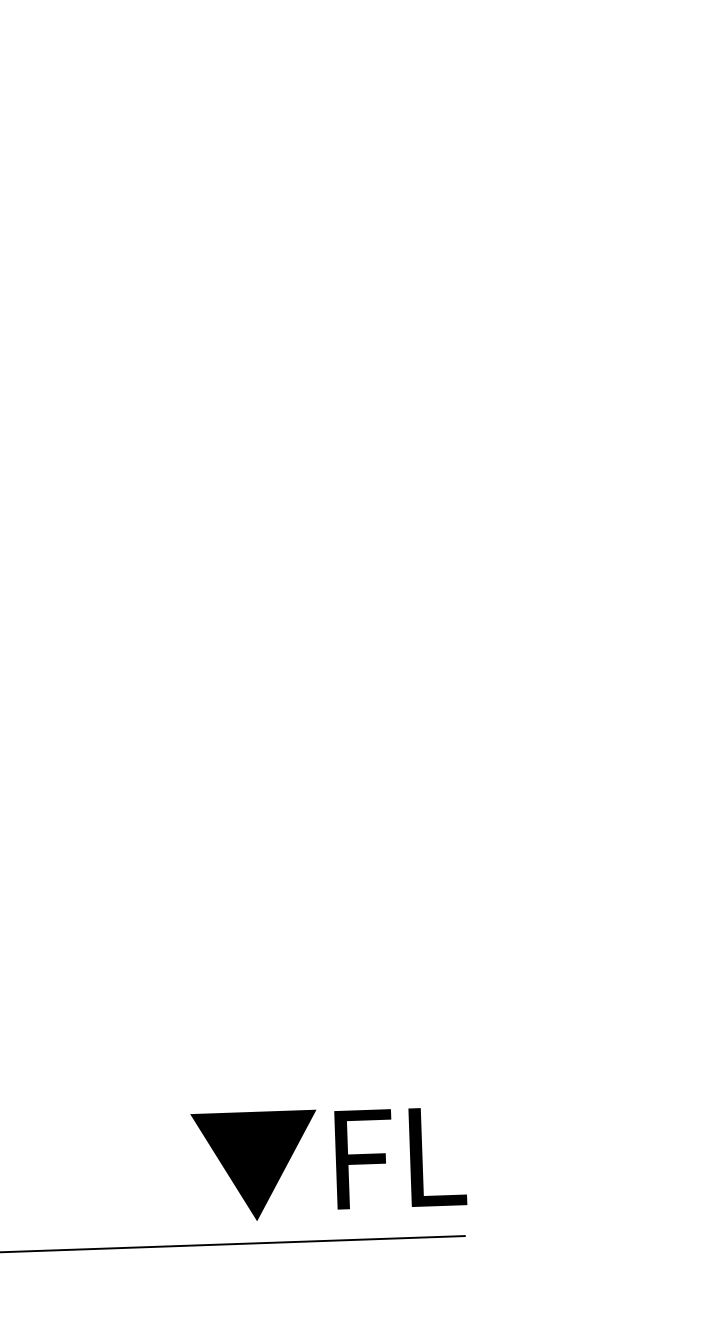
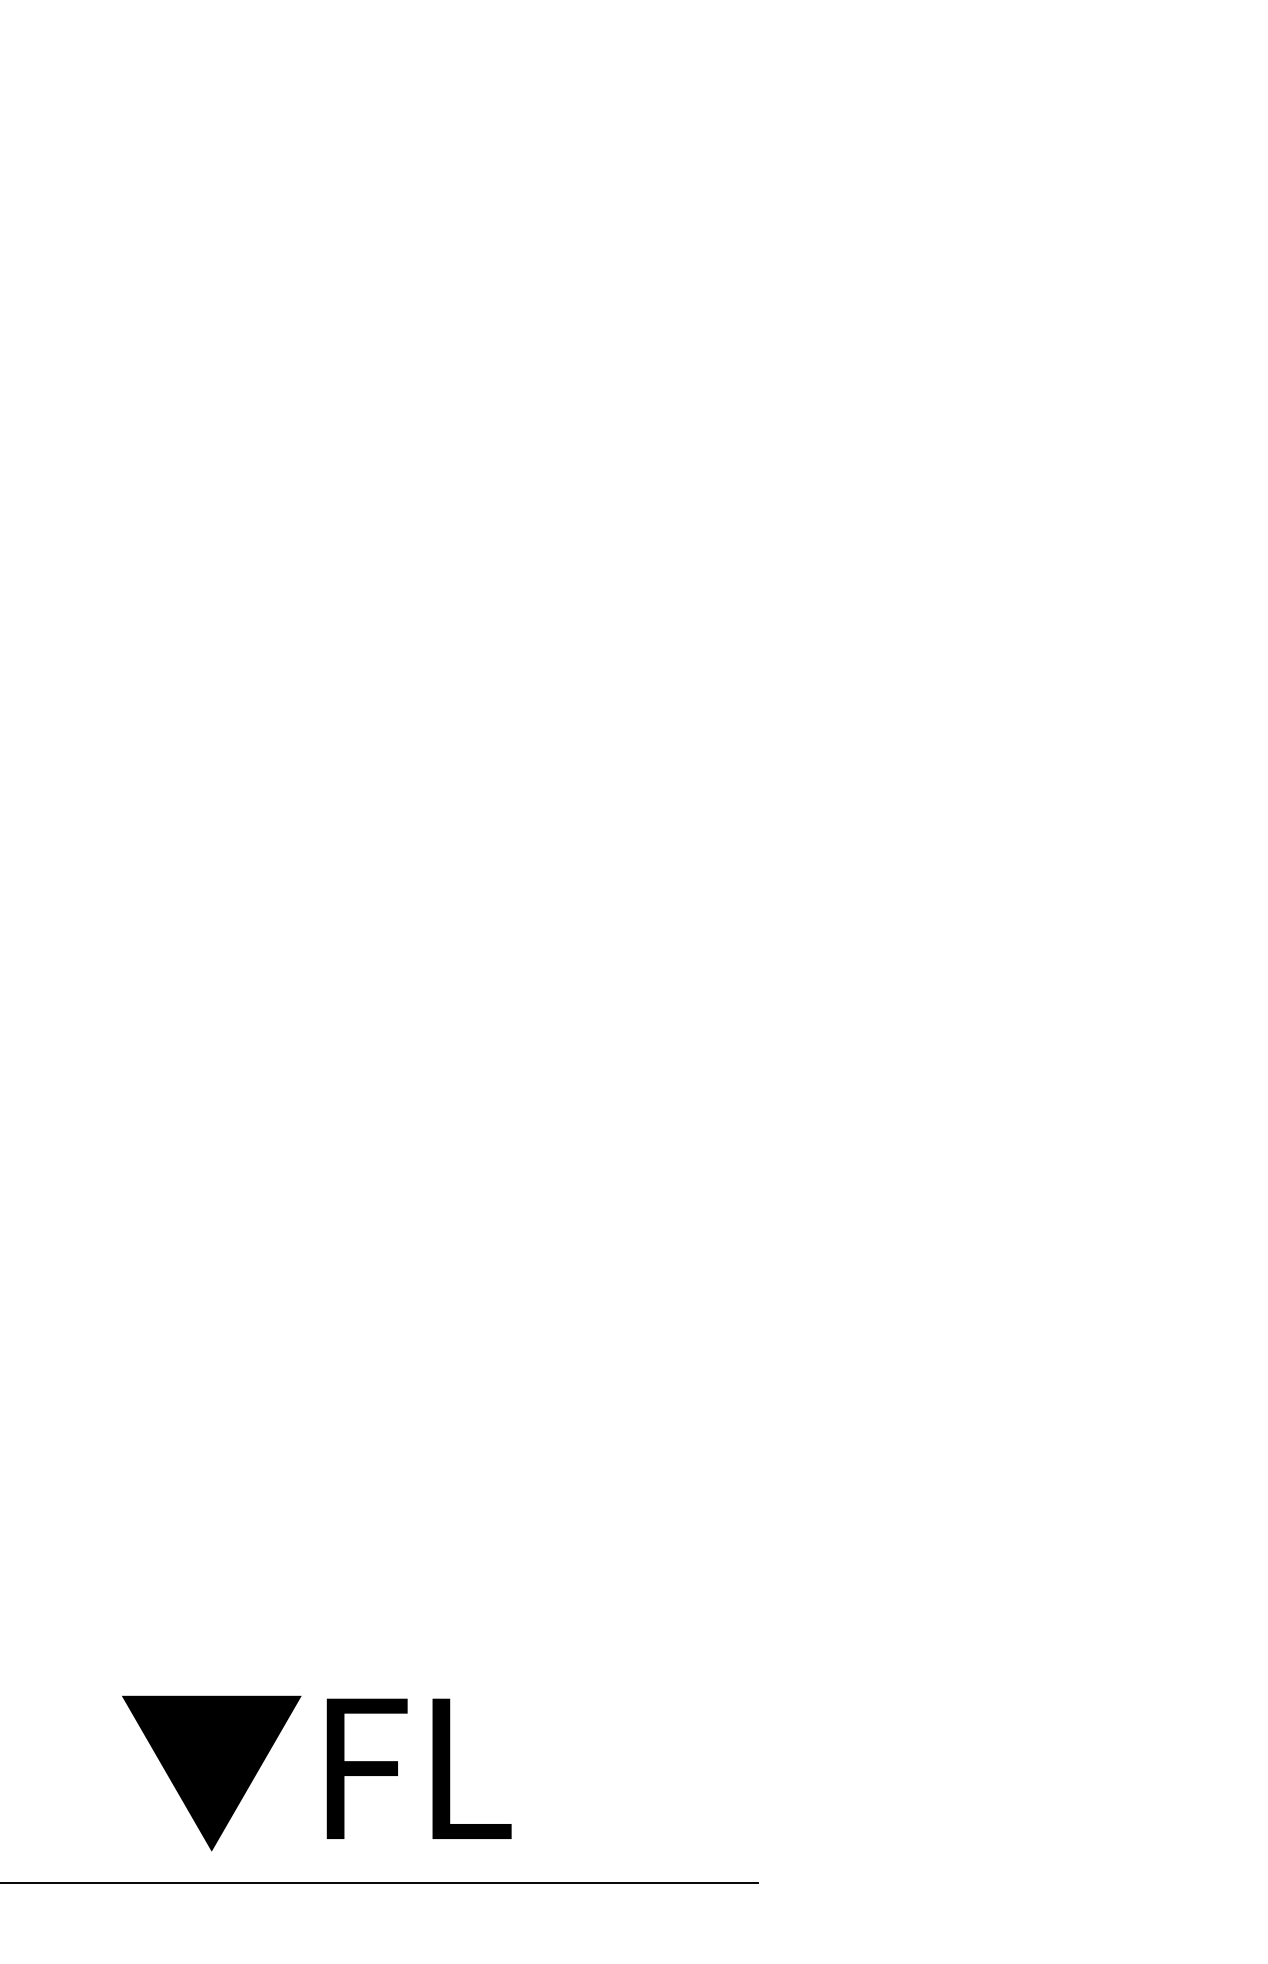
text: (328, 1163) -> (316, 1773), moved

